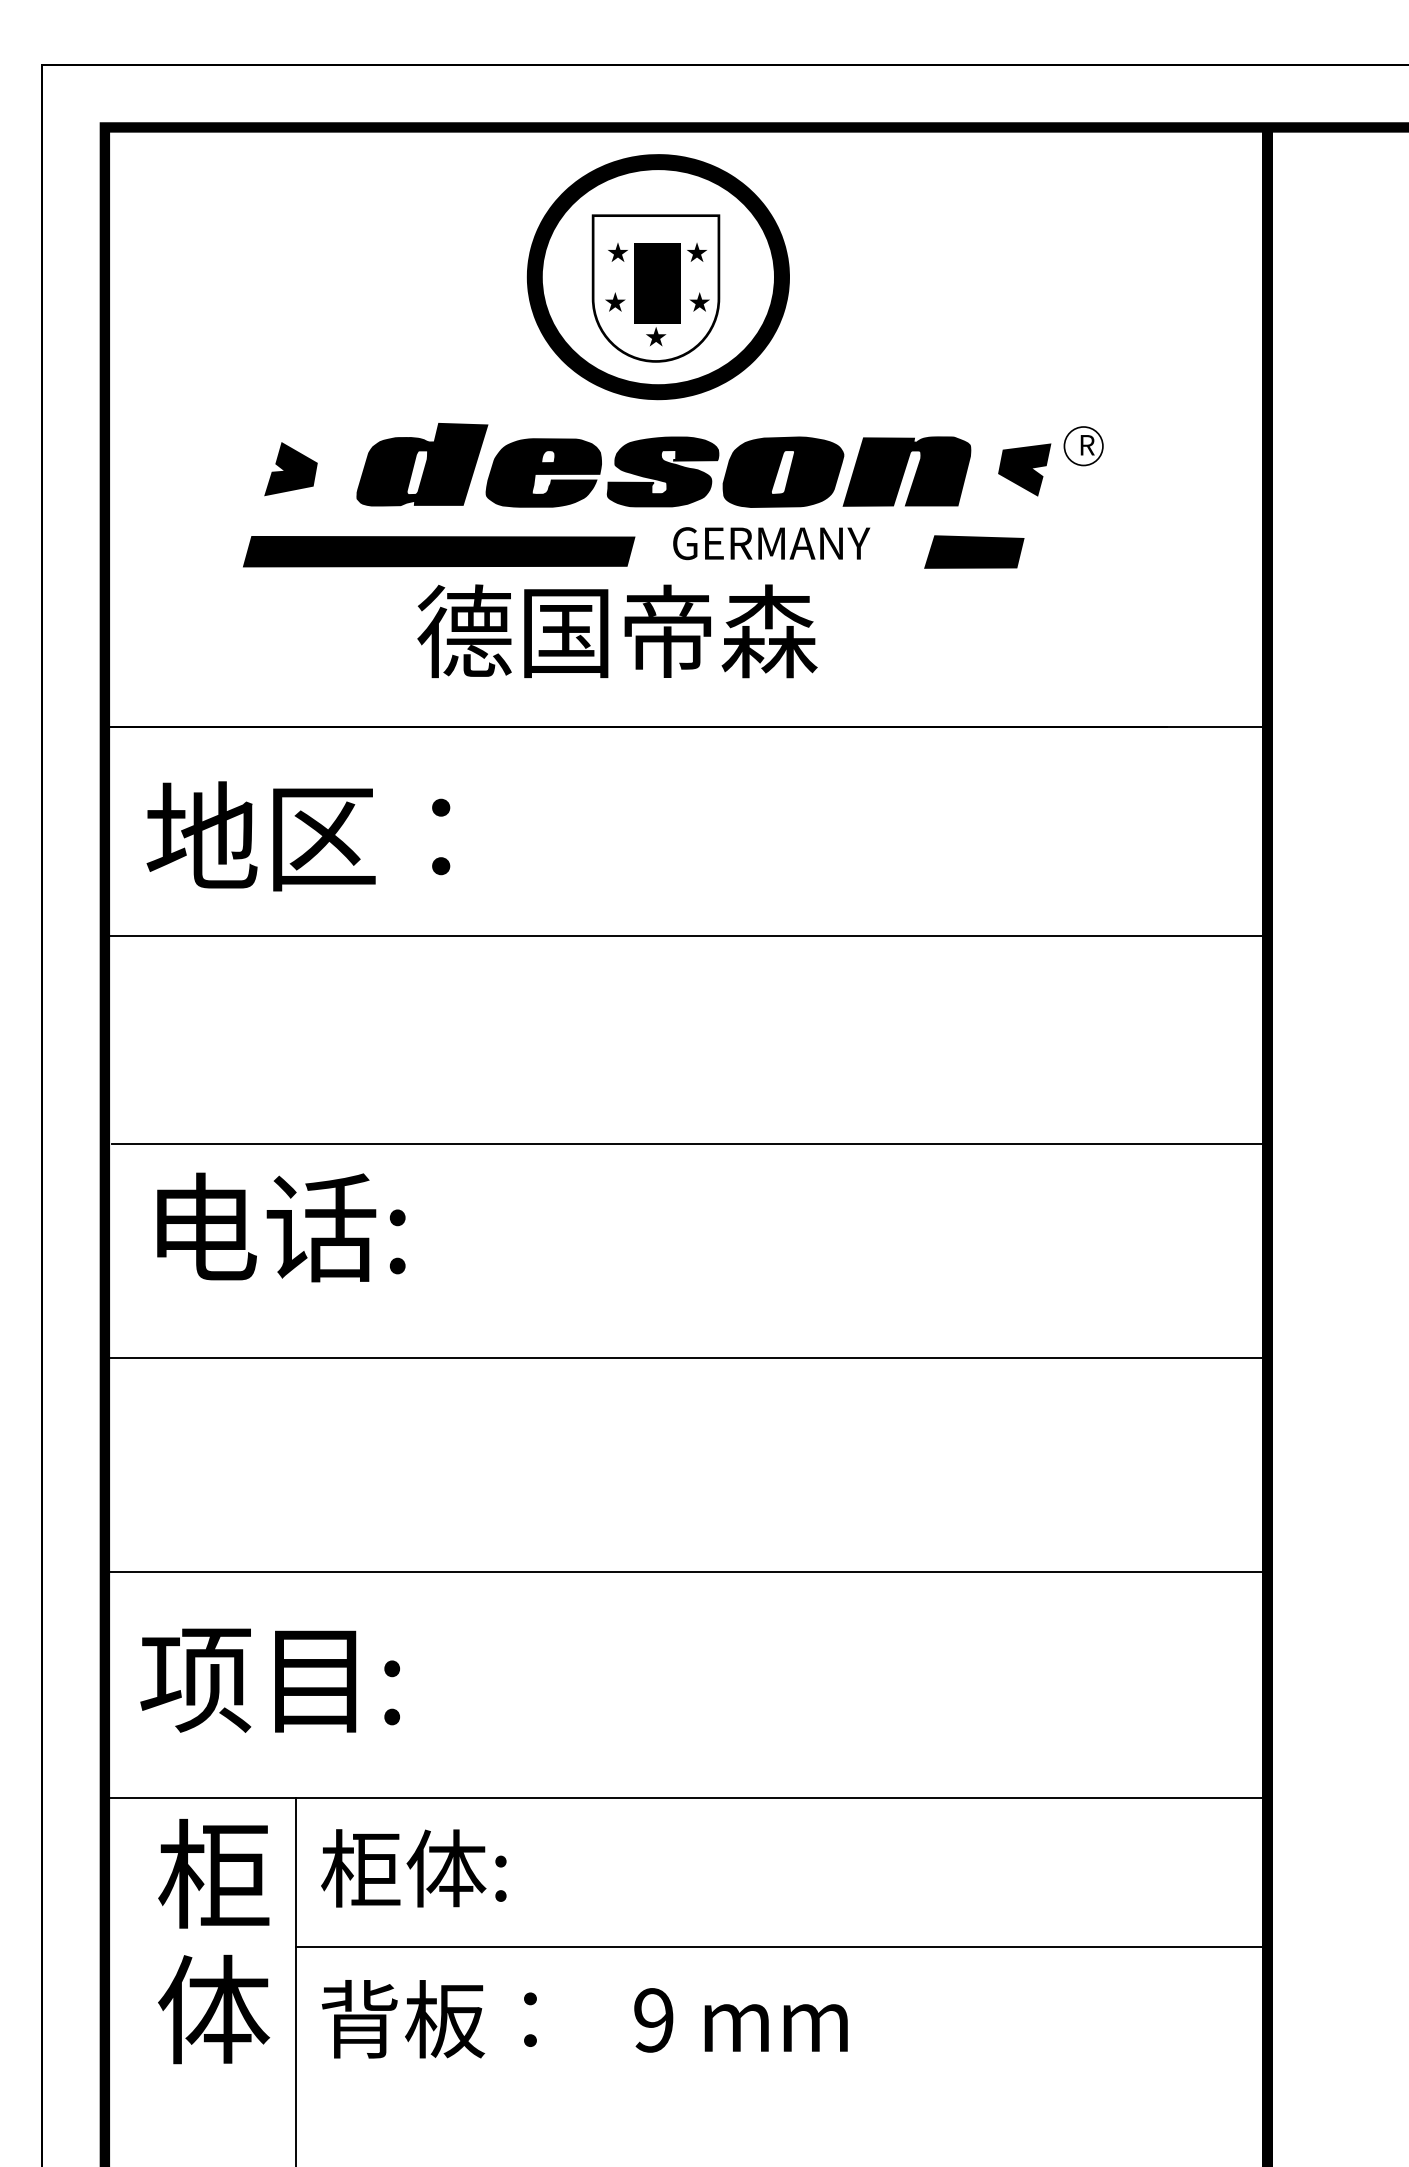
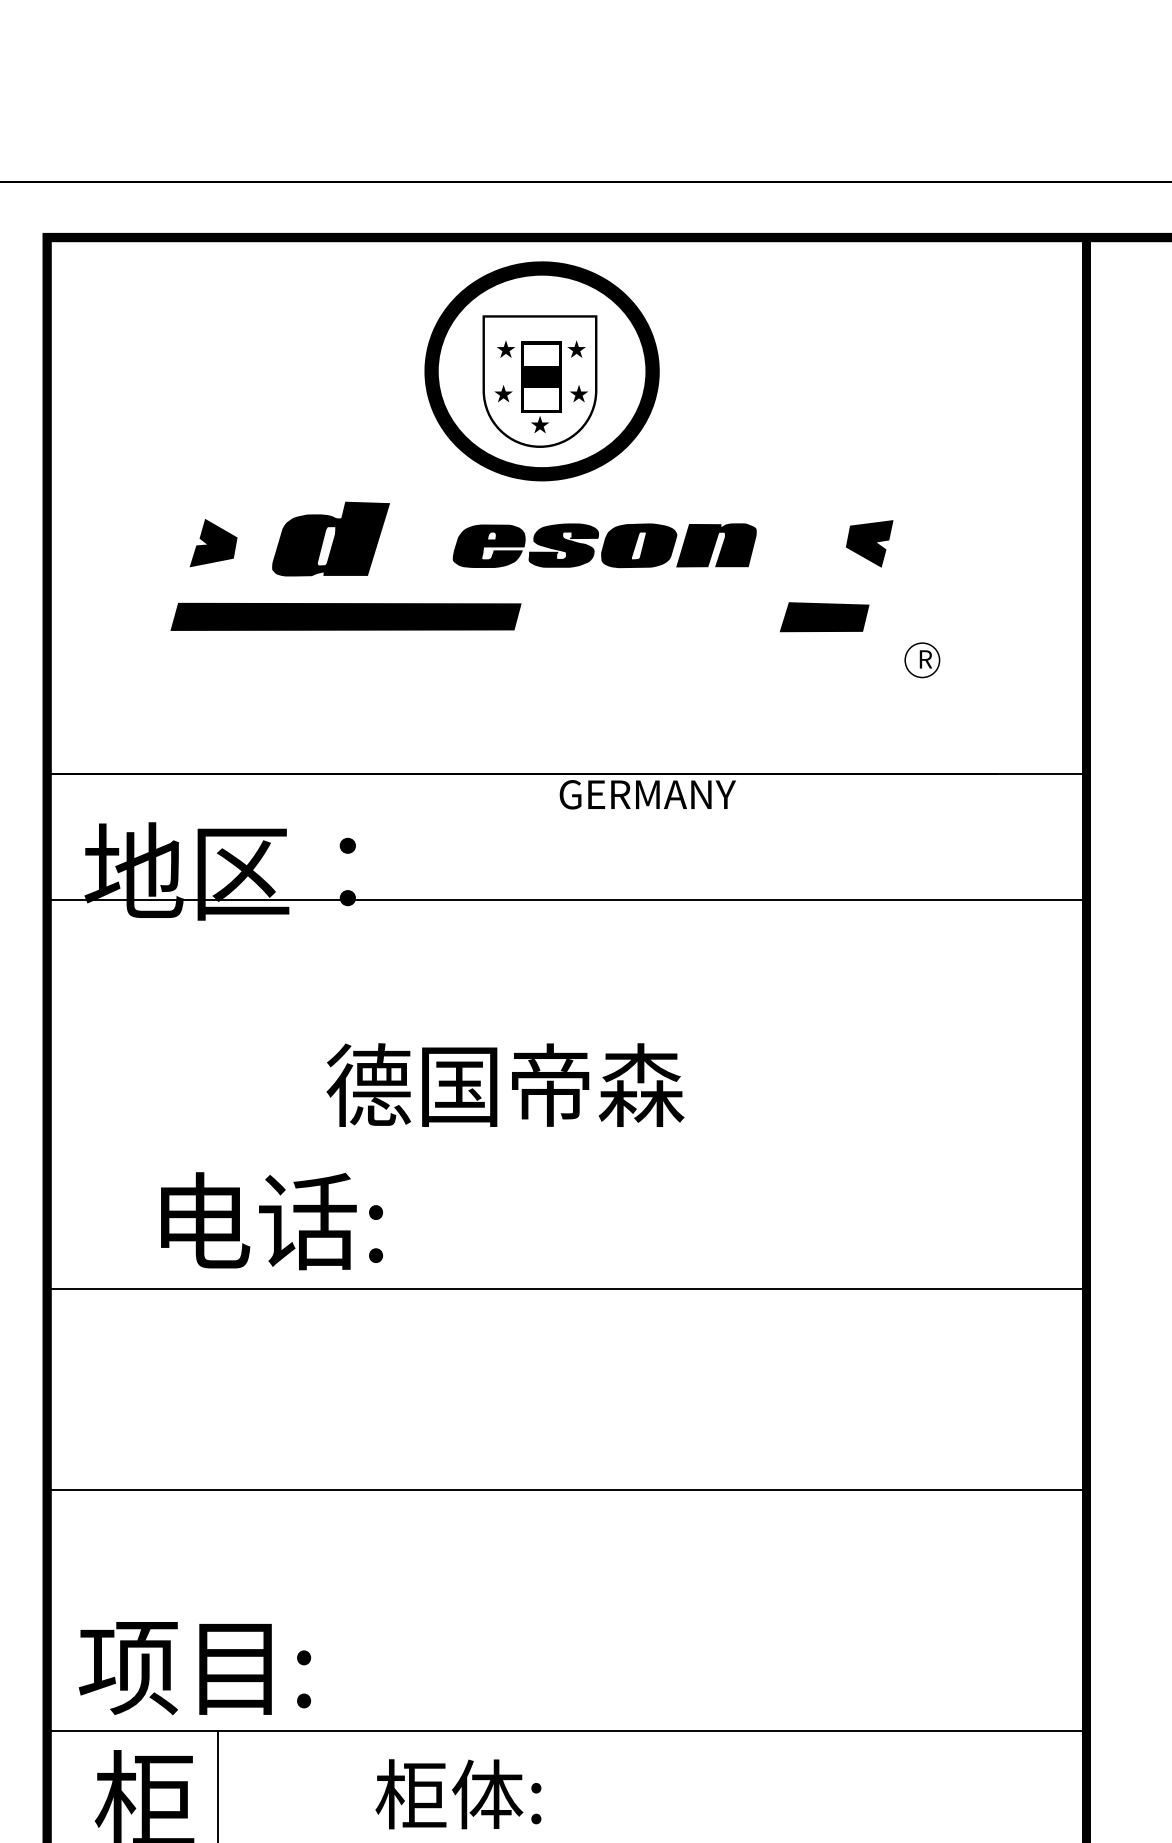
fill: (657, 259) -> (541, 355), removed
fill: (657, 307) -> (541, 398), removed
text: (1083, 446) -> (922, 660), moved
part: (728, 471) -> (604, 545), size x0.7
text: (771, 543) -> (647, 794), moved
text: (617, 631) -> (505, 1085), moved
line: (685, 935) -> (566, 899), moved
line: (689, 1144) -> (569, 1146), removed
text: (281, 1227) -> (272, 1221), moved
line: (685, 1358) -> (566, 1289), moved
line: (685, 1572) -> (566, 1490), moved
text: (269, 1680) -> (194, 1668), moved
text: (413, 1868) -> (458, 1794), moved

